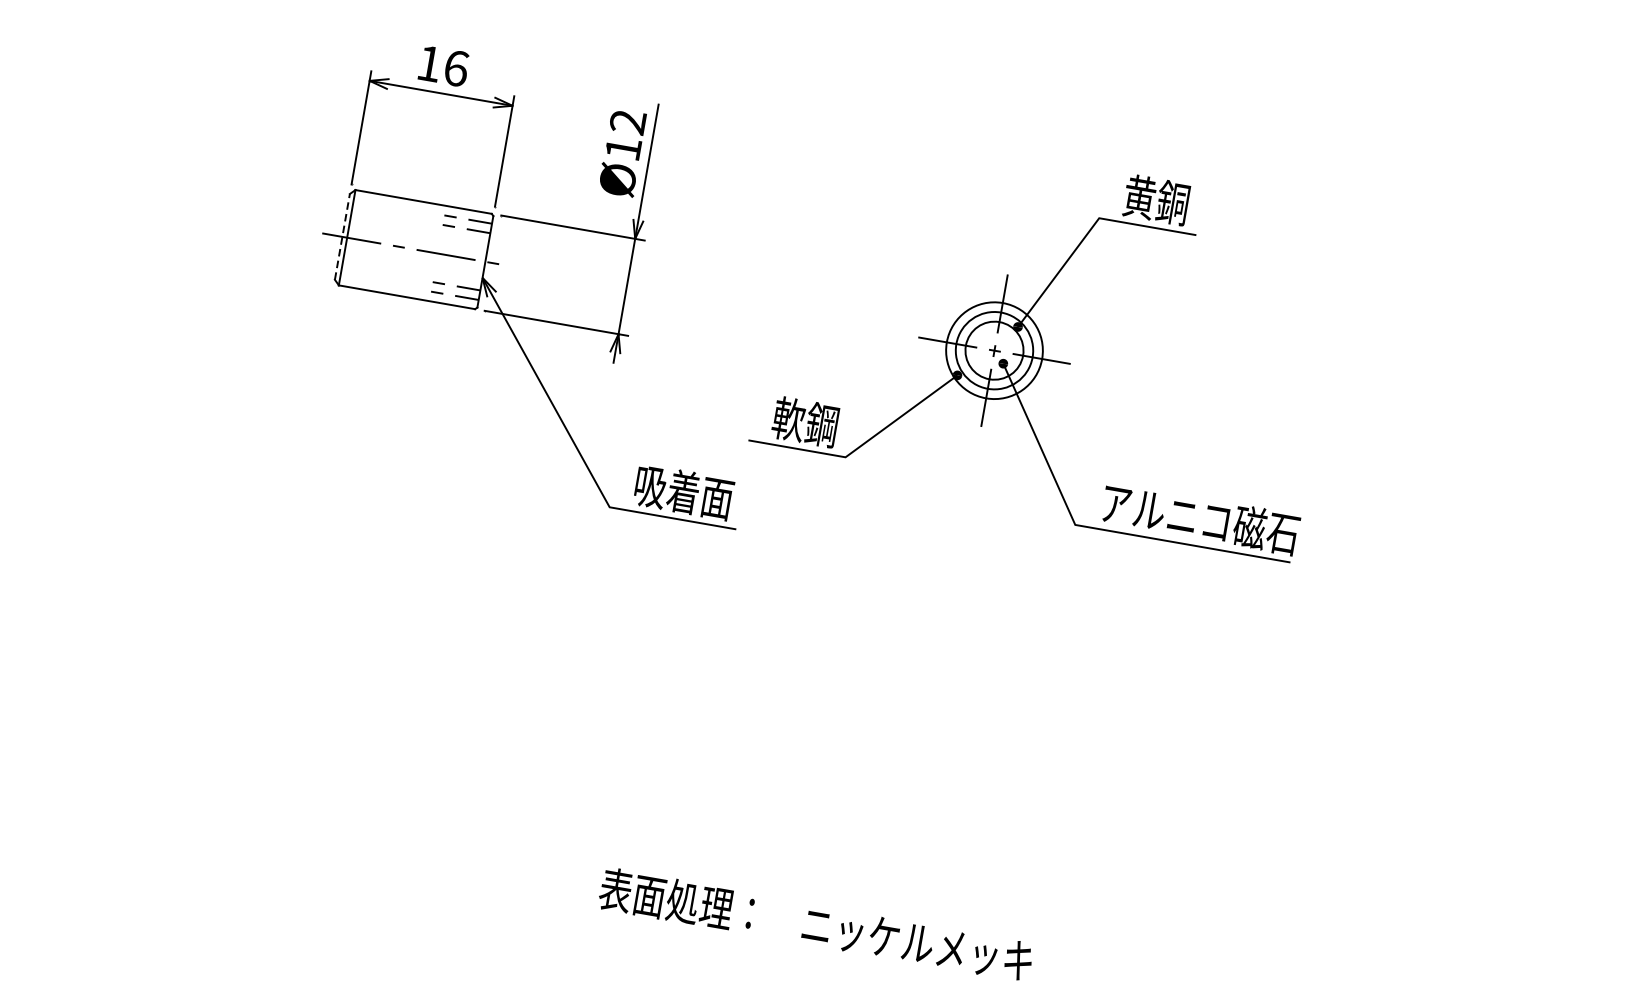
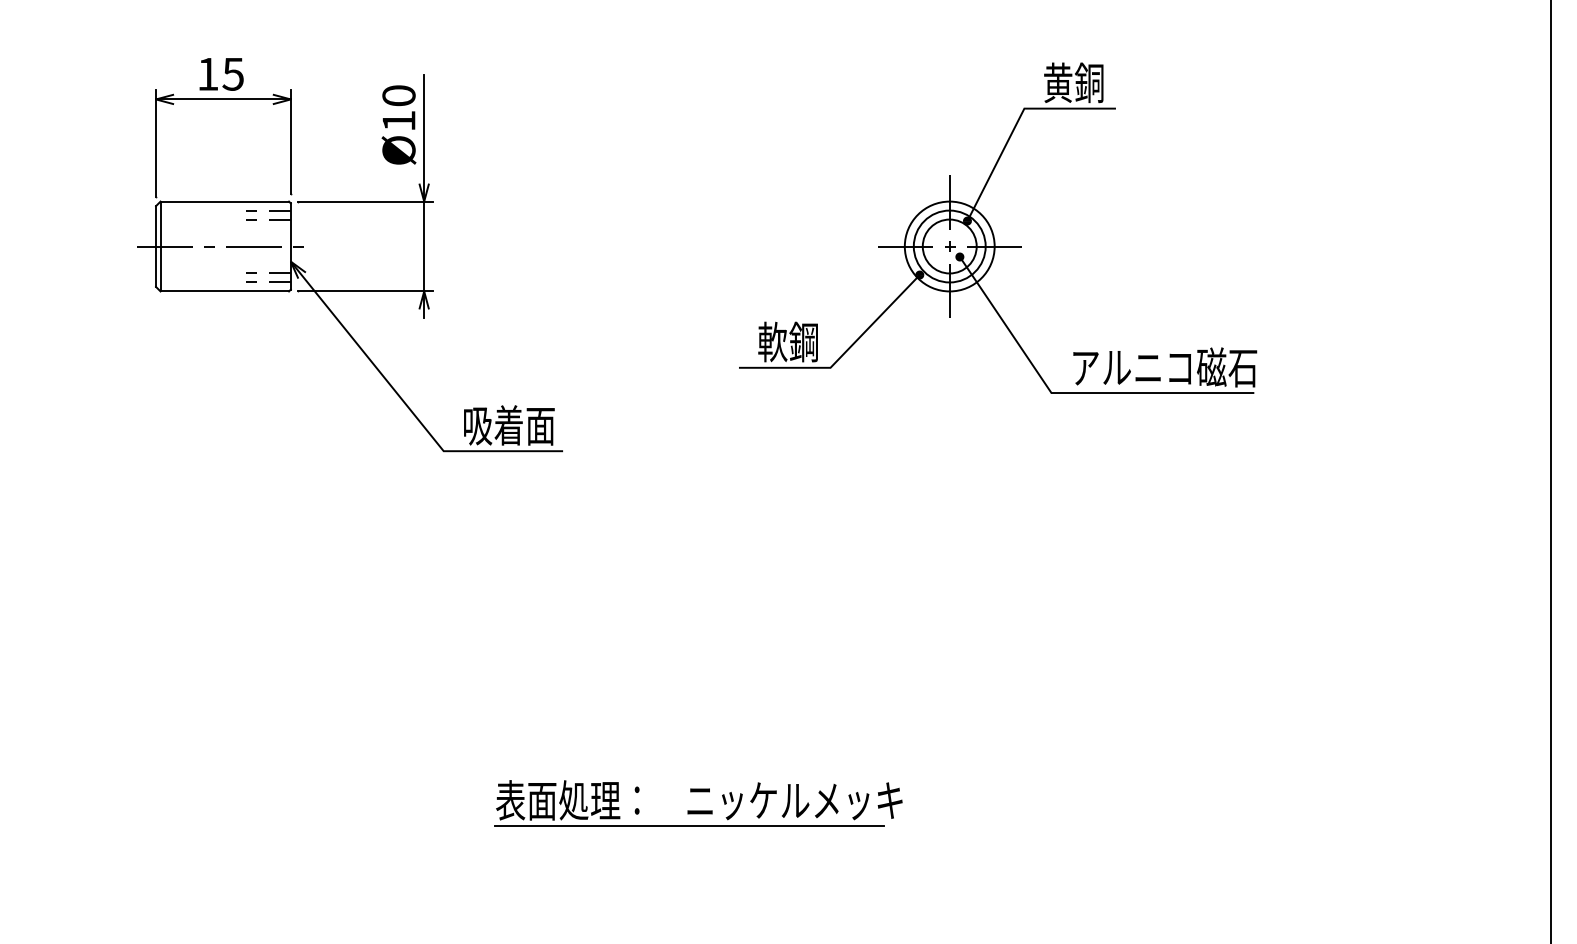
text: (456, 67) -> (233, 73), 16 -> 15
text: (627, 121) -> (398, 95), Ø12 -> Ø10
line: (342, 236) -> (156, 246), dashed -> solid
part: (1043, 340) -> (992, 229), moved
line: (800, 950) -> (689, 826), added

